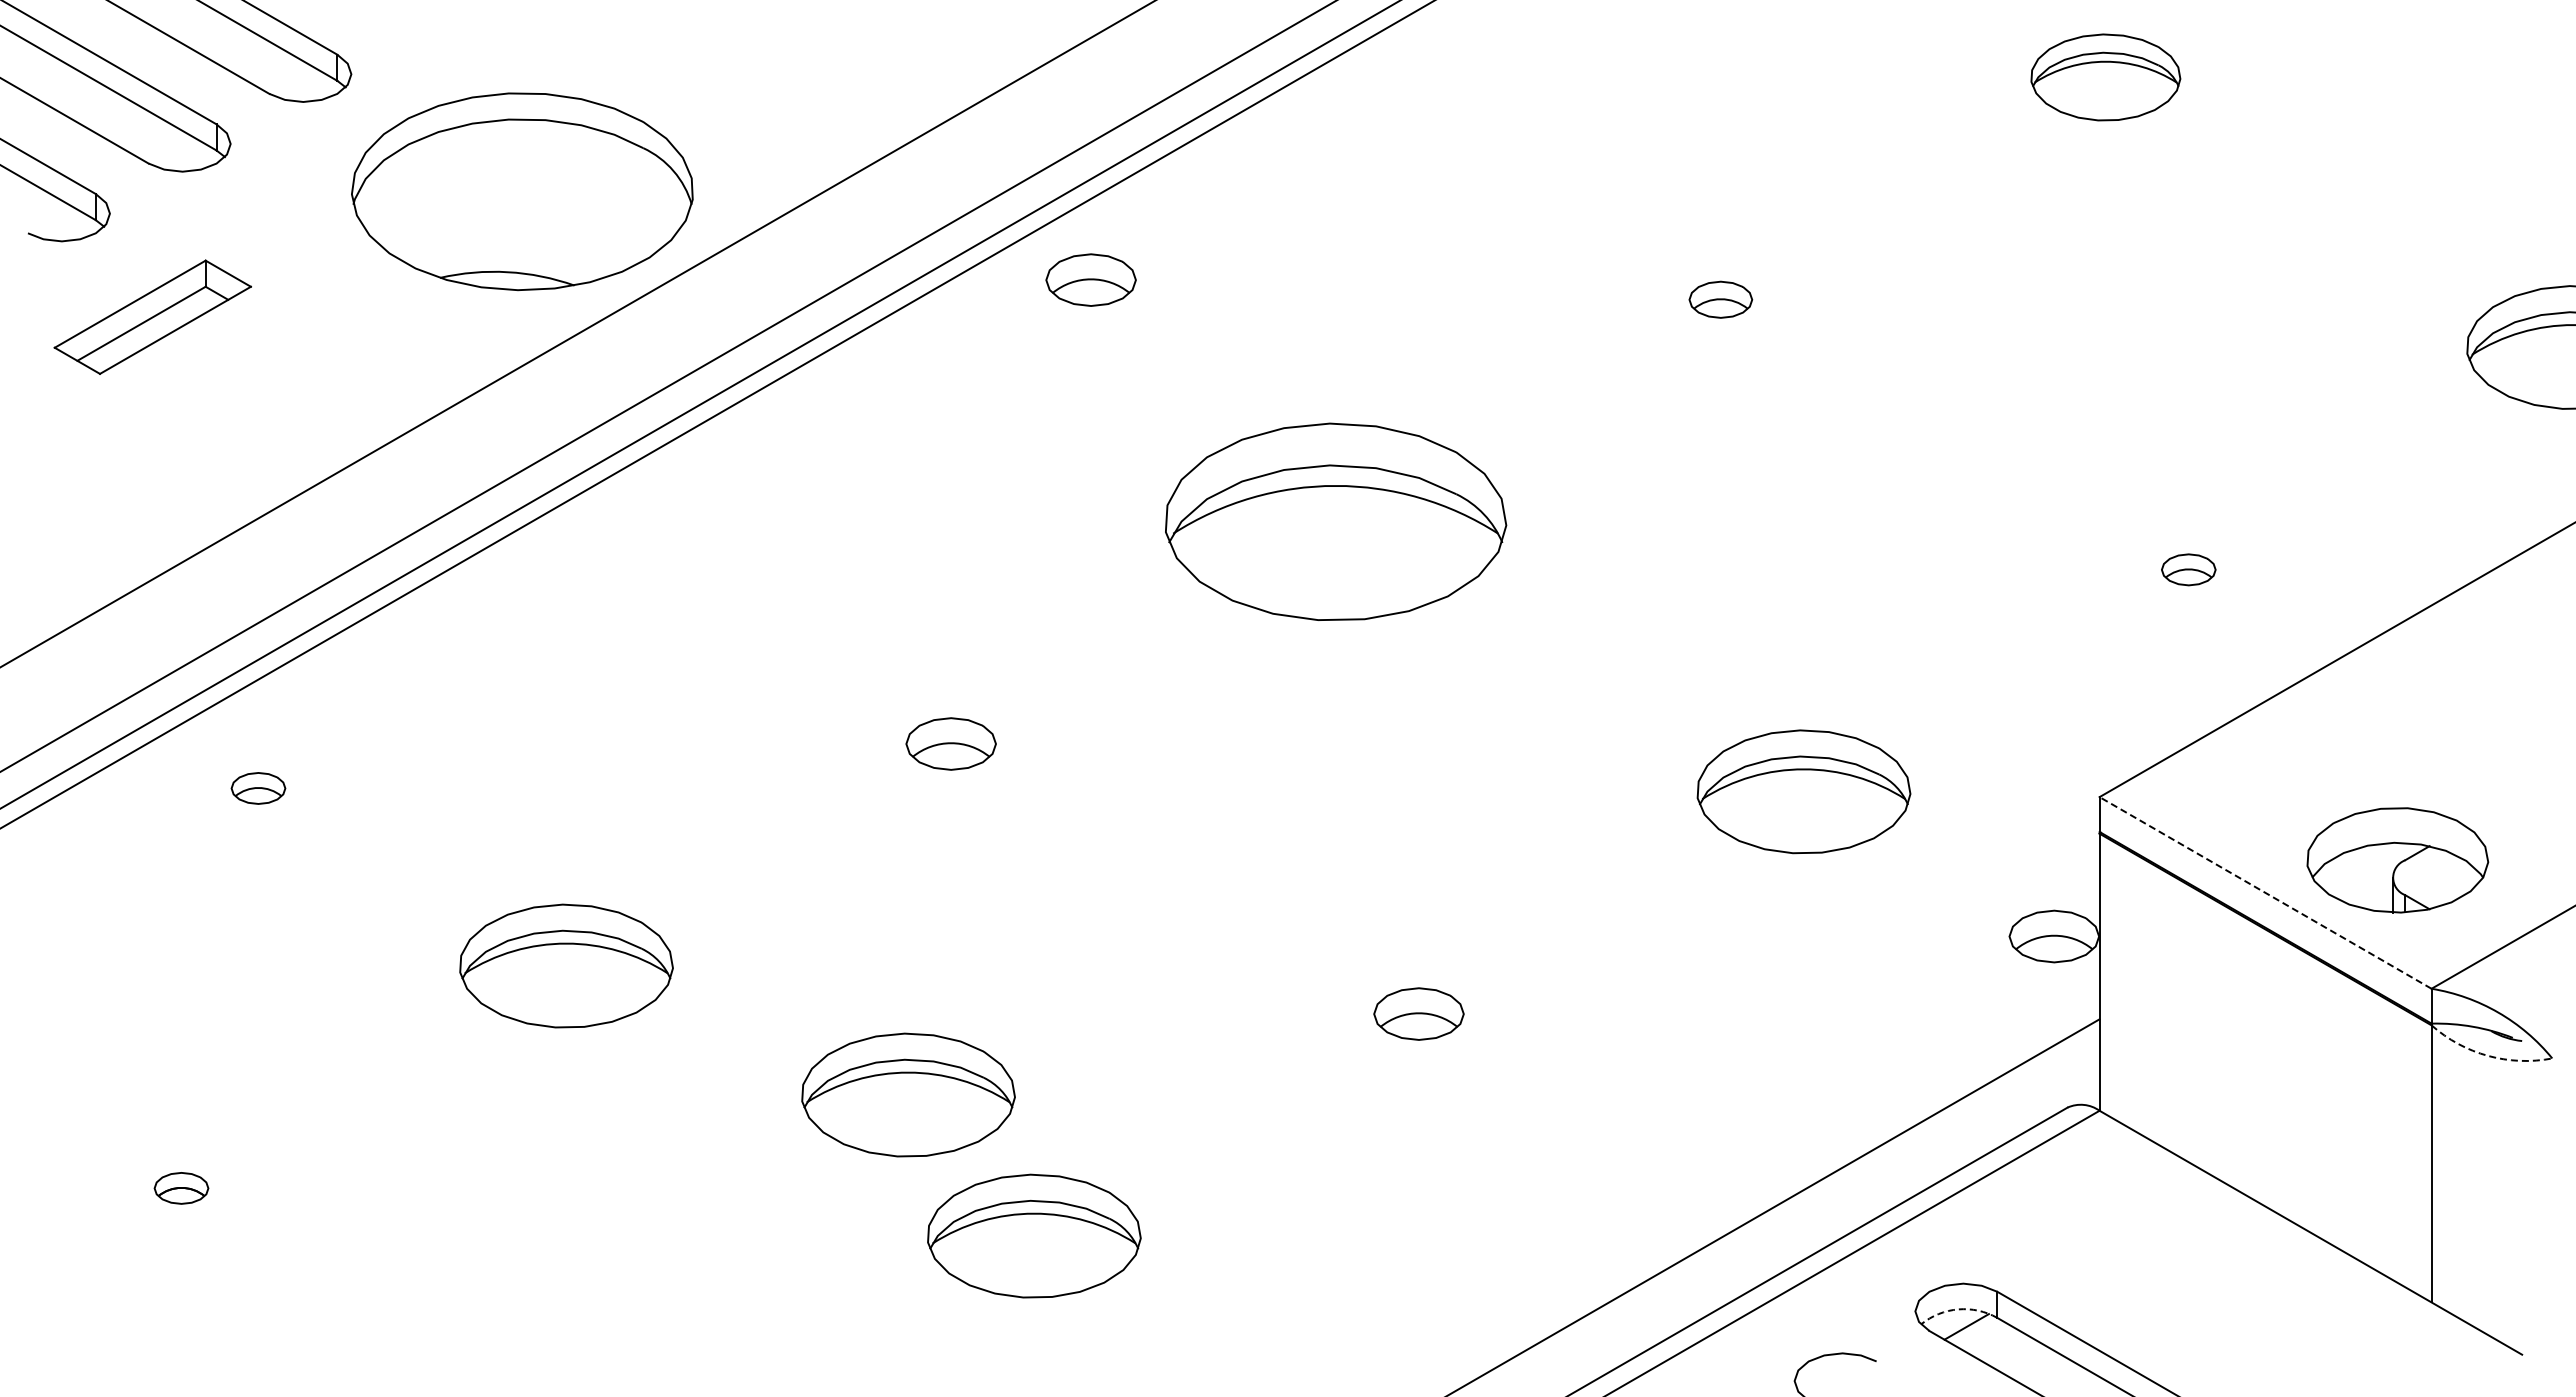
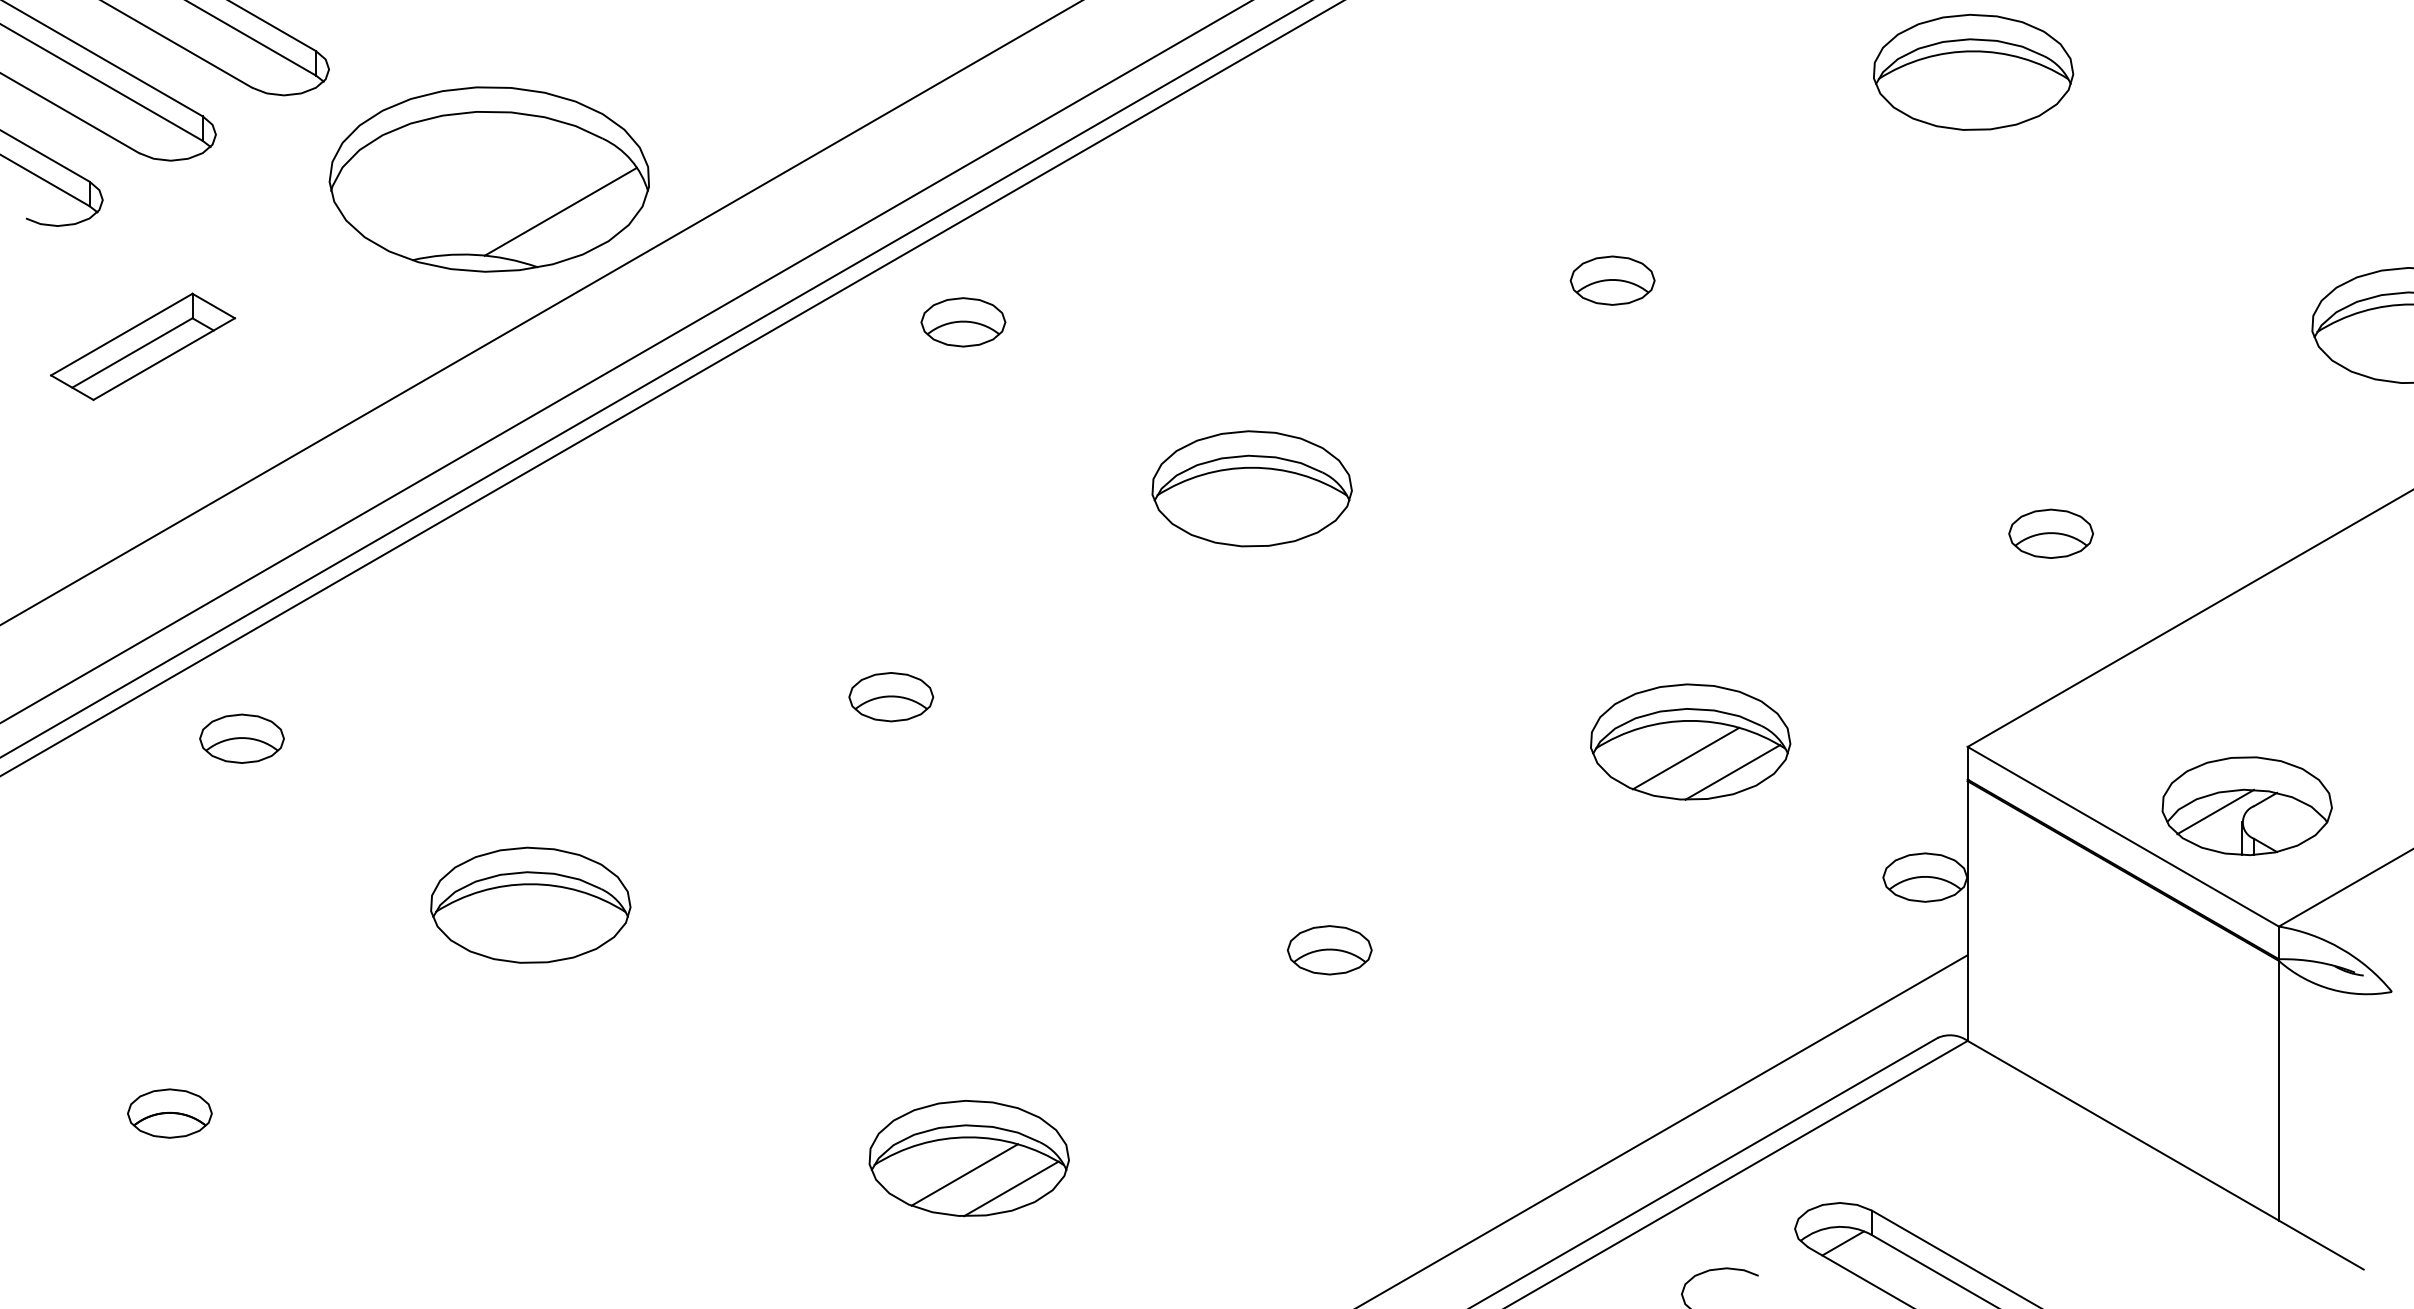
part: (2105, 77) -> (1973, 72), size x1.43
line: (598, 226) -> (560, 212), added
part: (1090, 279) -> (962, 321), moved
part: (1720, 299) -> (1612, 280), size x1.43
part: (152, 316) -> (142, 346), moved
part: (1336, 521) -> (1252, 488), size x0.62
part: (2188, 569) -> (2051, 533), size x1.67
part: (258, 788) -> (242, 738), size x1.67
line: (1799, 809) -> (1686, 758), added
line: (1848, 824) -> (1732, 772), added
line: (2364, 866) -> (2216, 811), added
line: (2265, 892) -> (2123, 836), dashed -> solid
arc: (2488, 1055) -> (2332, 989), dashed -> solid
part: (908, 1094) -> (851, 1025), removed
part: (181, 1188) -> (169, 1113), size x1.67
line: (1029, 1253) -> (964, 1174), added
line: (1078, 1268) -> (1010, 1188), added
arc: (1958, 1309) -> (1835, 1227), dashed -> solid

